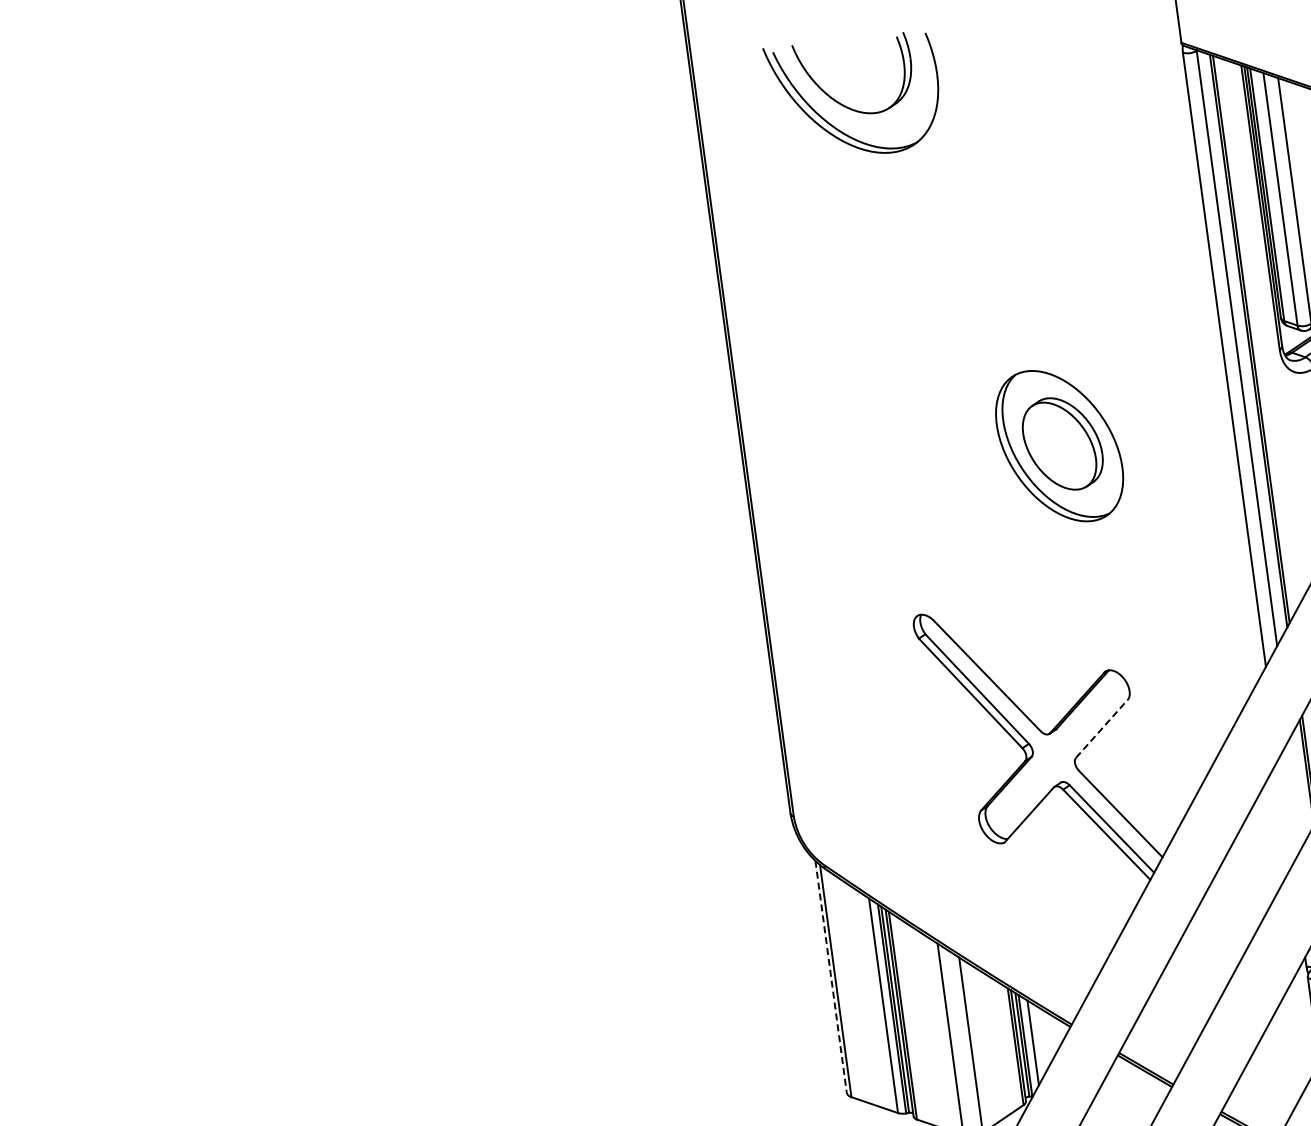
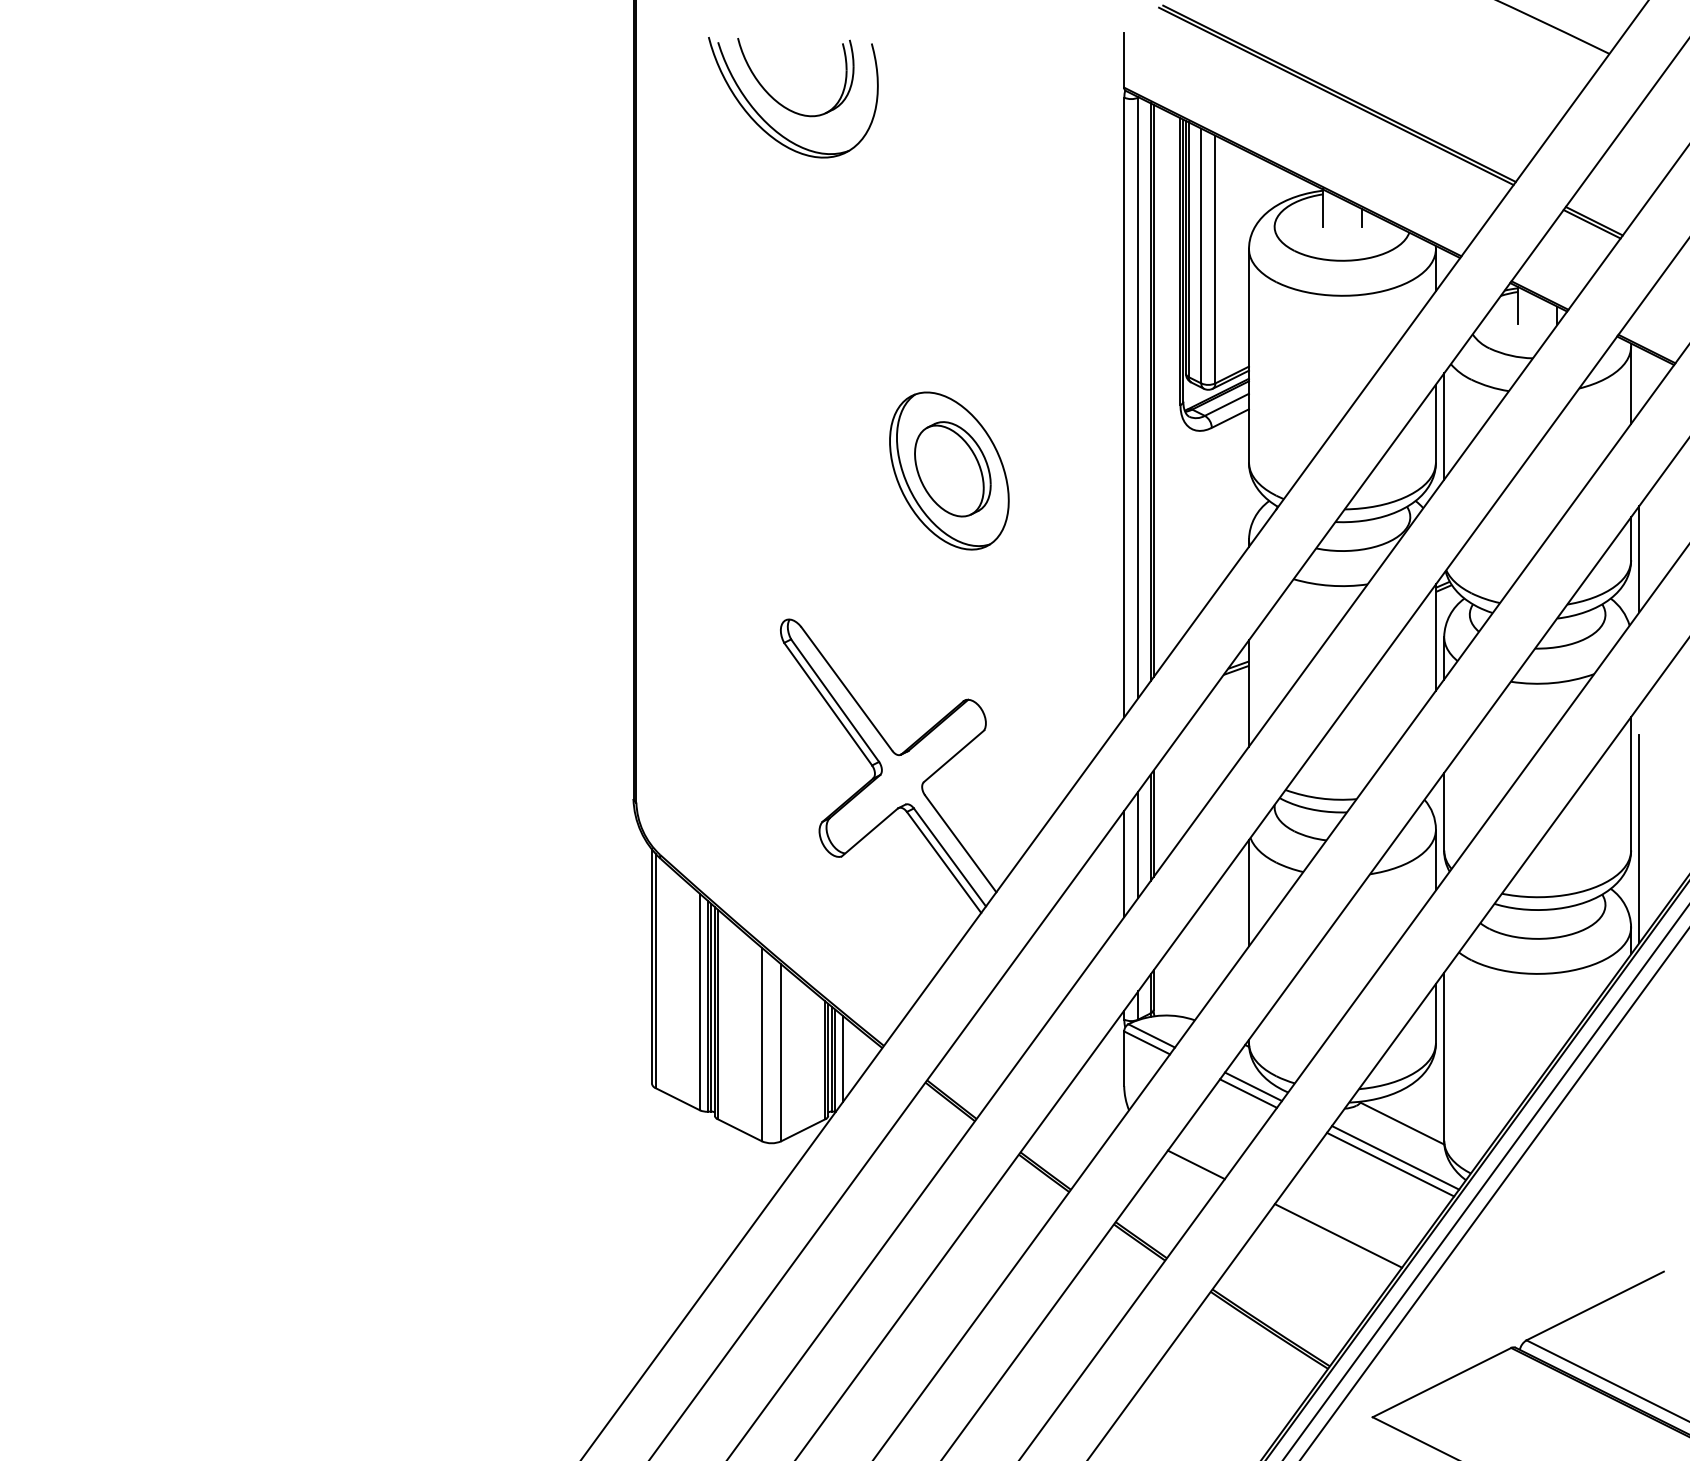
line: (1102, 728) -> (954, 756), dashed -> solid
line: (1297, 790) -> (1138, 844), added
line: (1285, 811) -> (1124, 863), added
line: (830, 977) -> (651, 966), dashed -> solid

